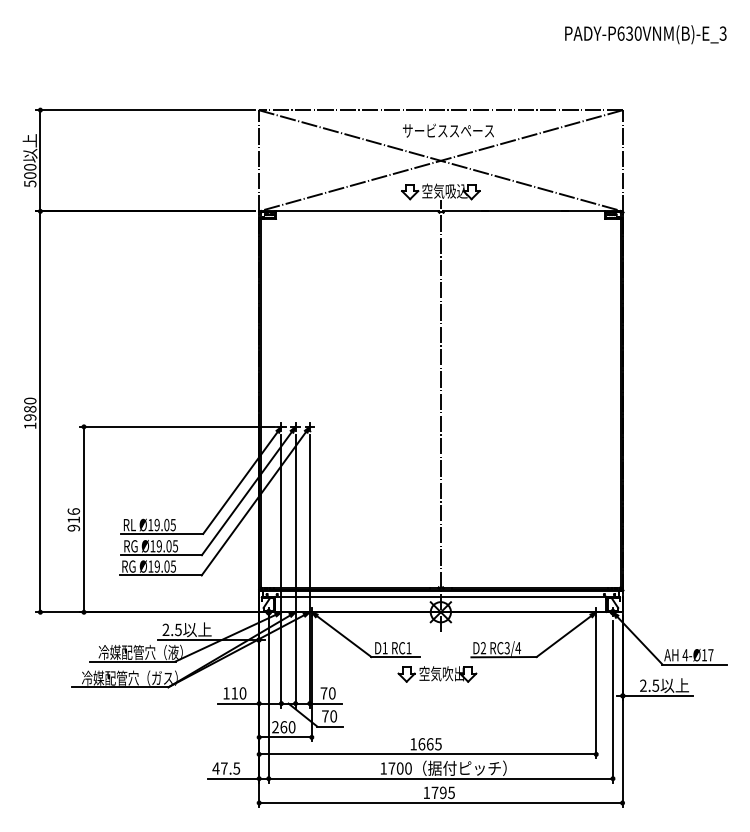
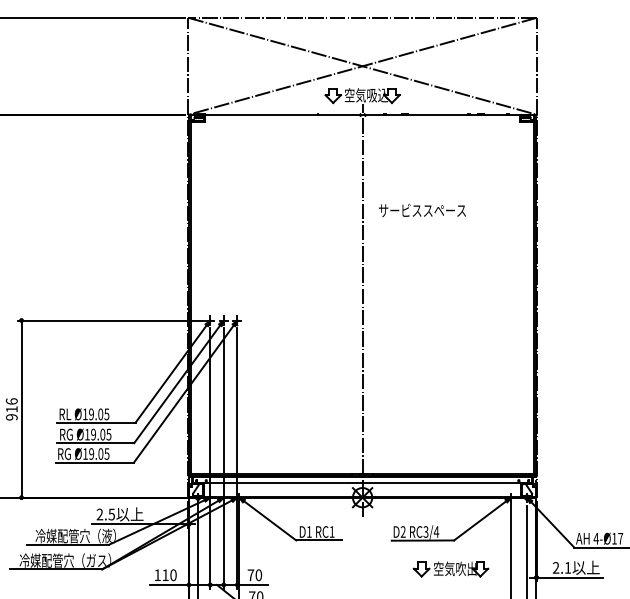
text: (448, 130) -> (422, 210), moved
part: (437, 674) -> (451, 569), moved
text: (655, 685) -> (567, 567), 2.5 -> 2.1

